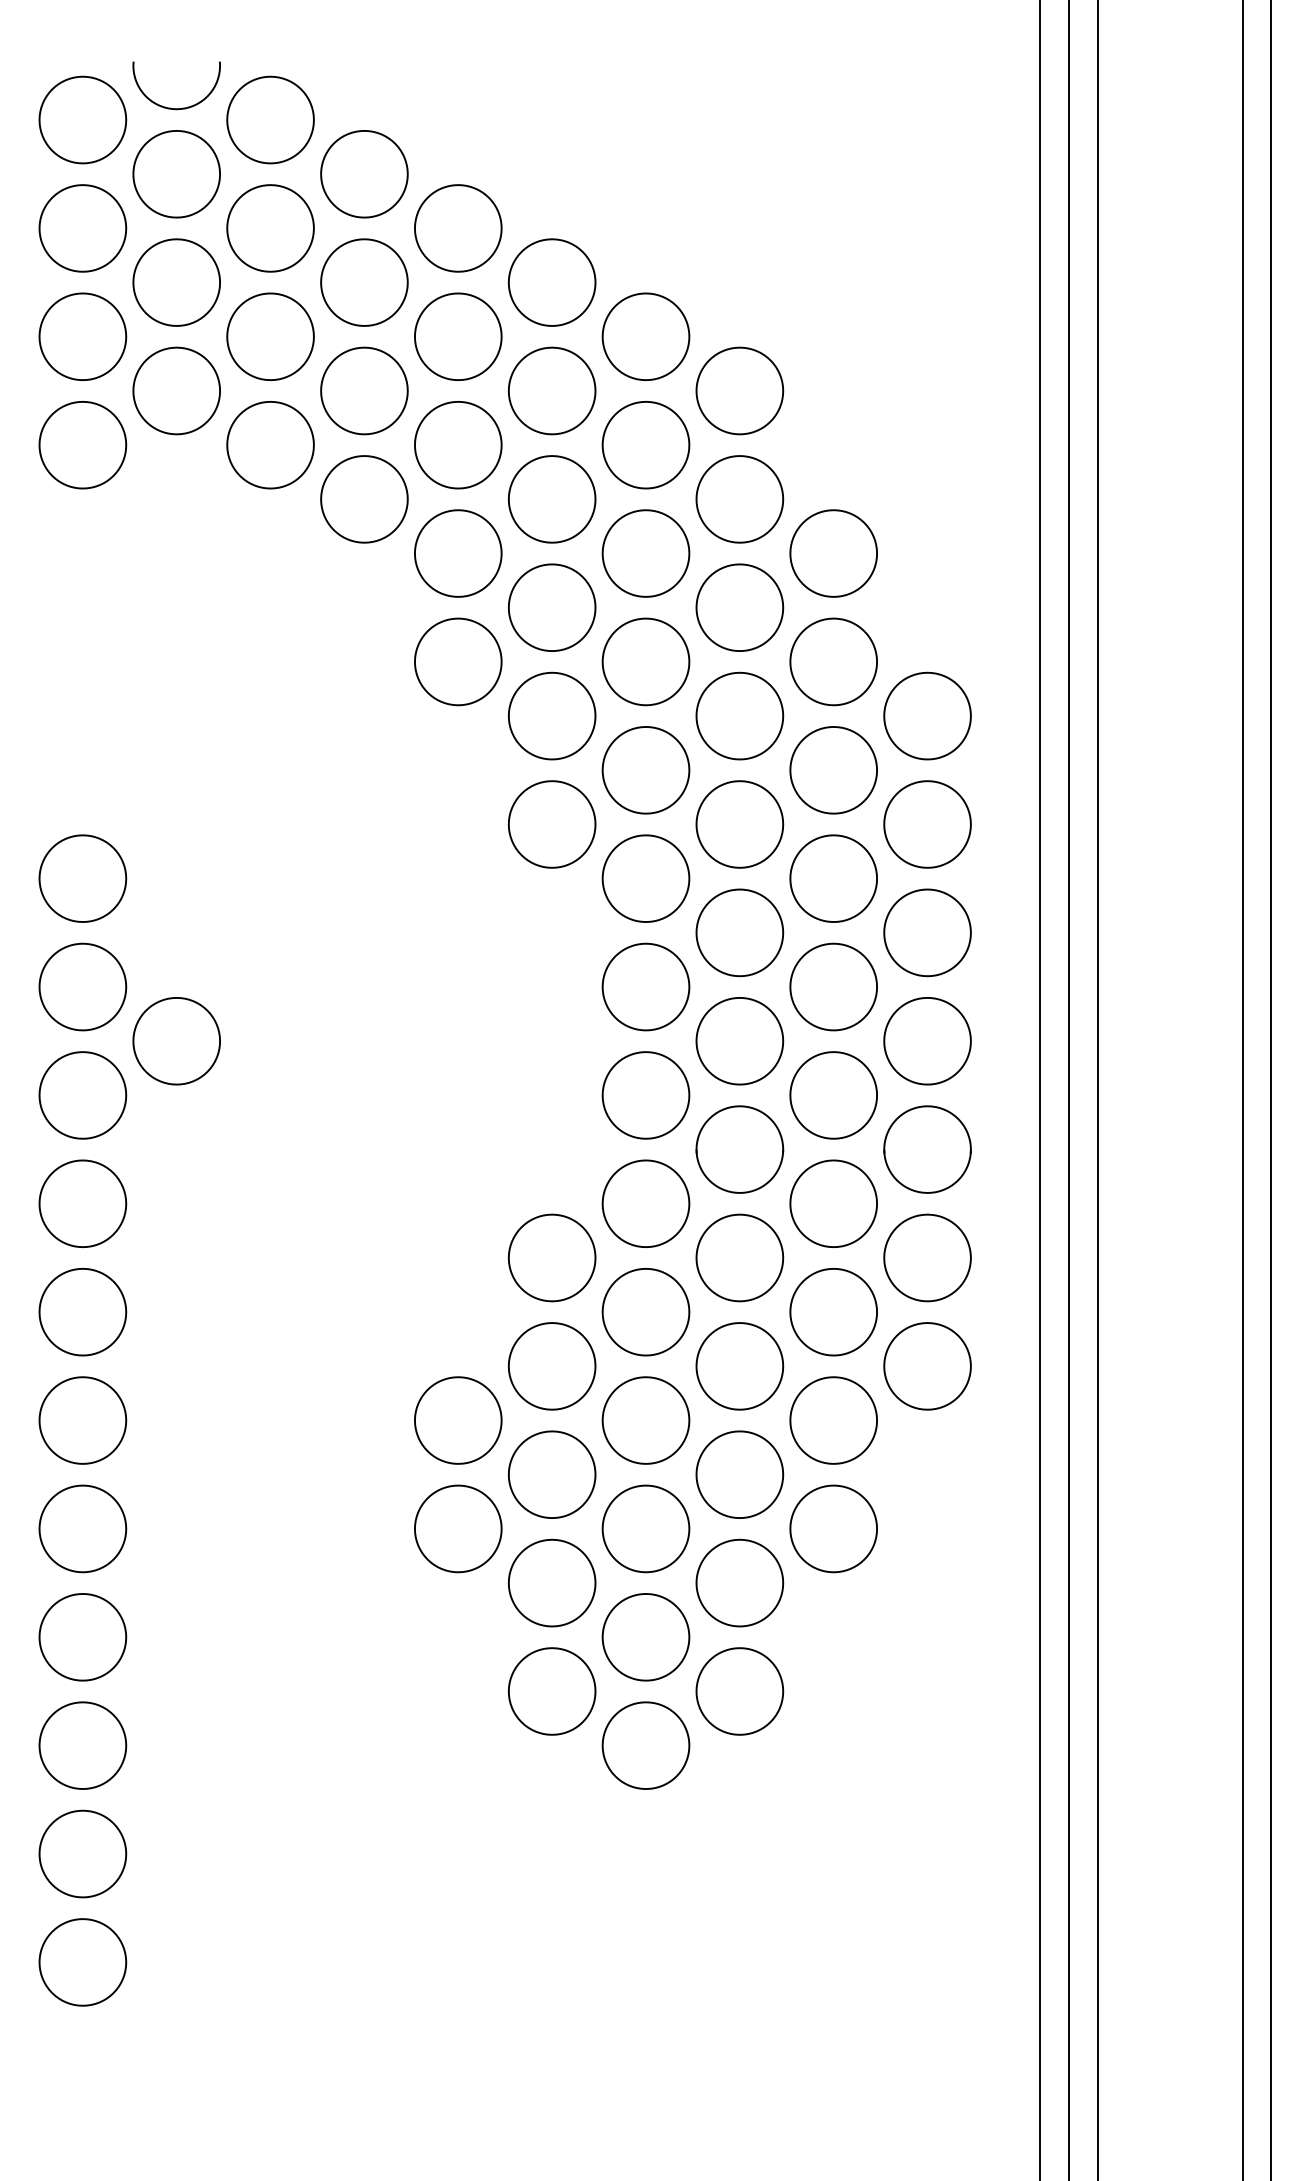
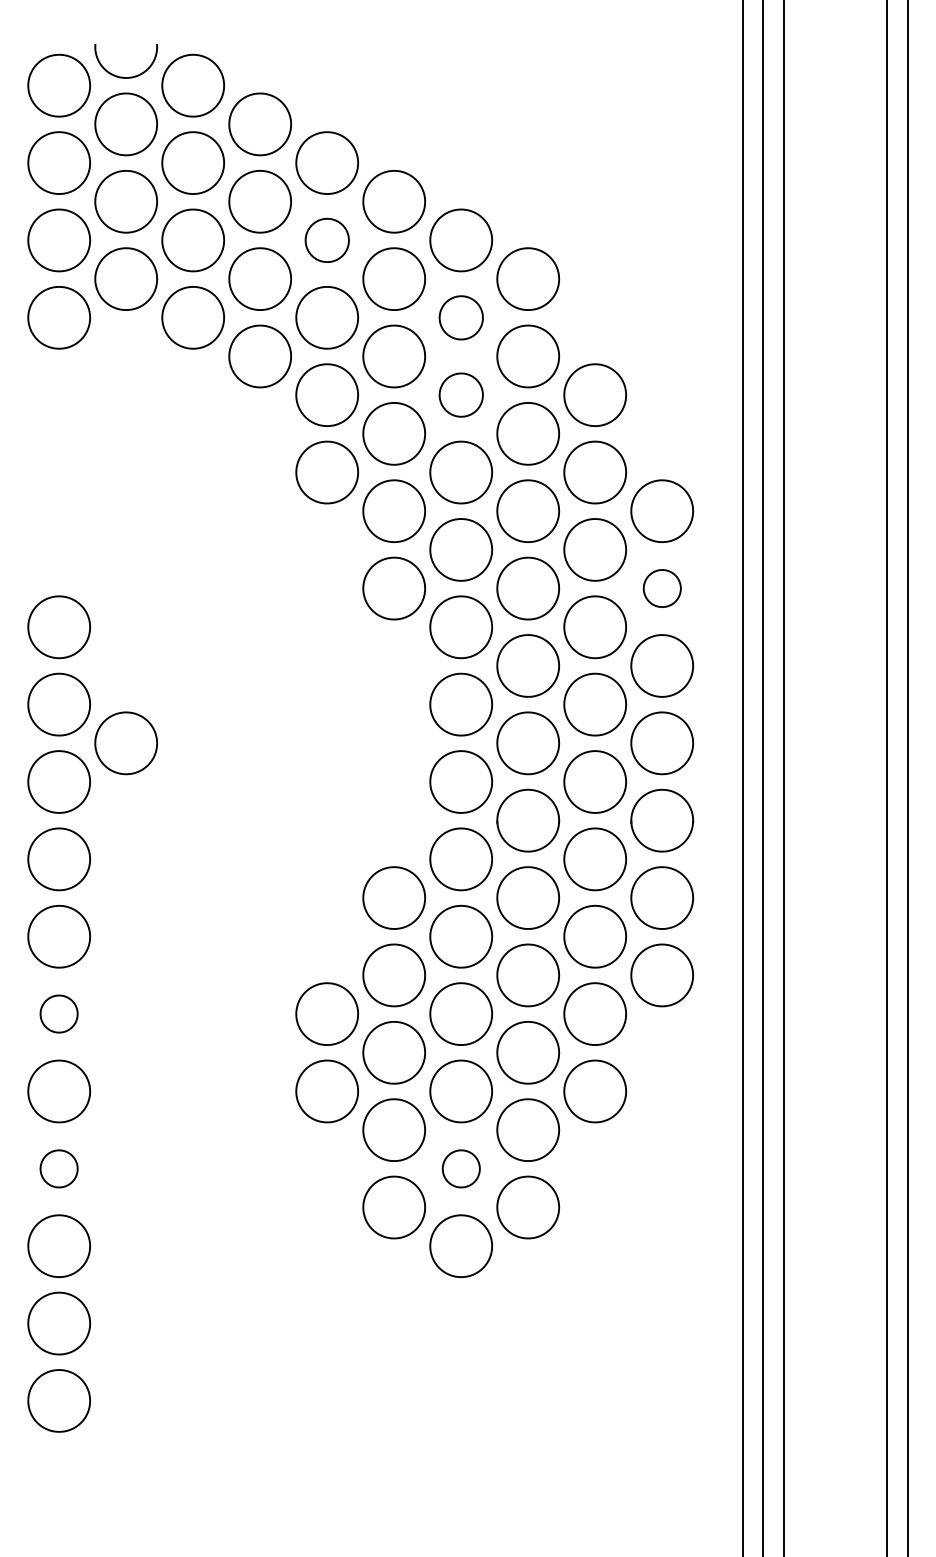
part: (458, 336) -> (327, 240), size x0.7
part: (646, 444) -> (461, 317), size x0.7
part: (646, 552) -> (461, 394), size x0.7
part: (927, 824) -> (662, 588), size x0.6
part: (81, 1419) -> (58, 1013), size x0.6
part: (81, 1636) -> (58, 1168), size x0.6
part: (646, 1636) -> (461, 1168), size x0.6

